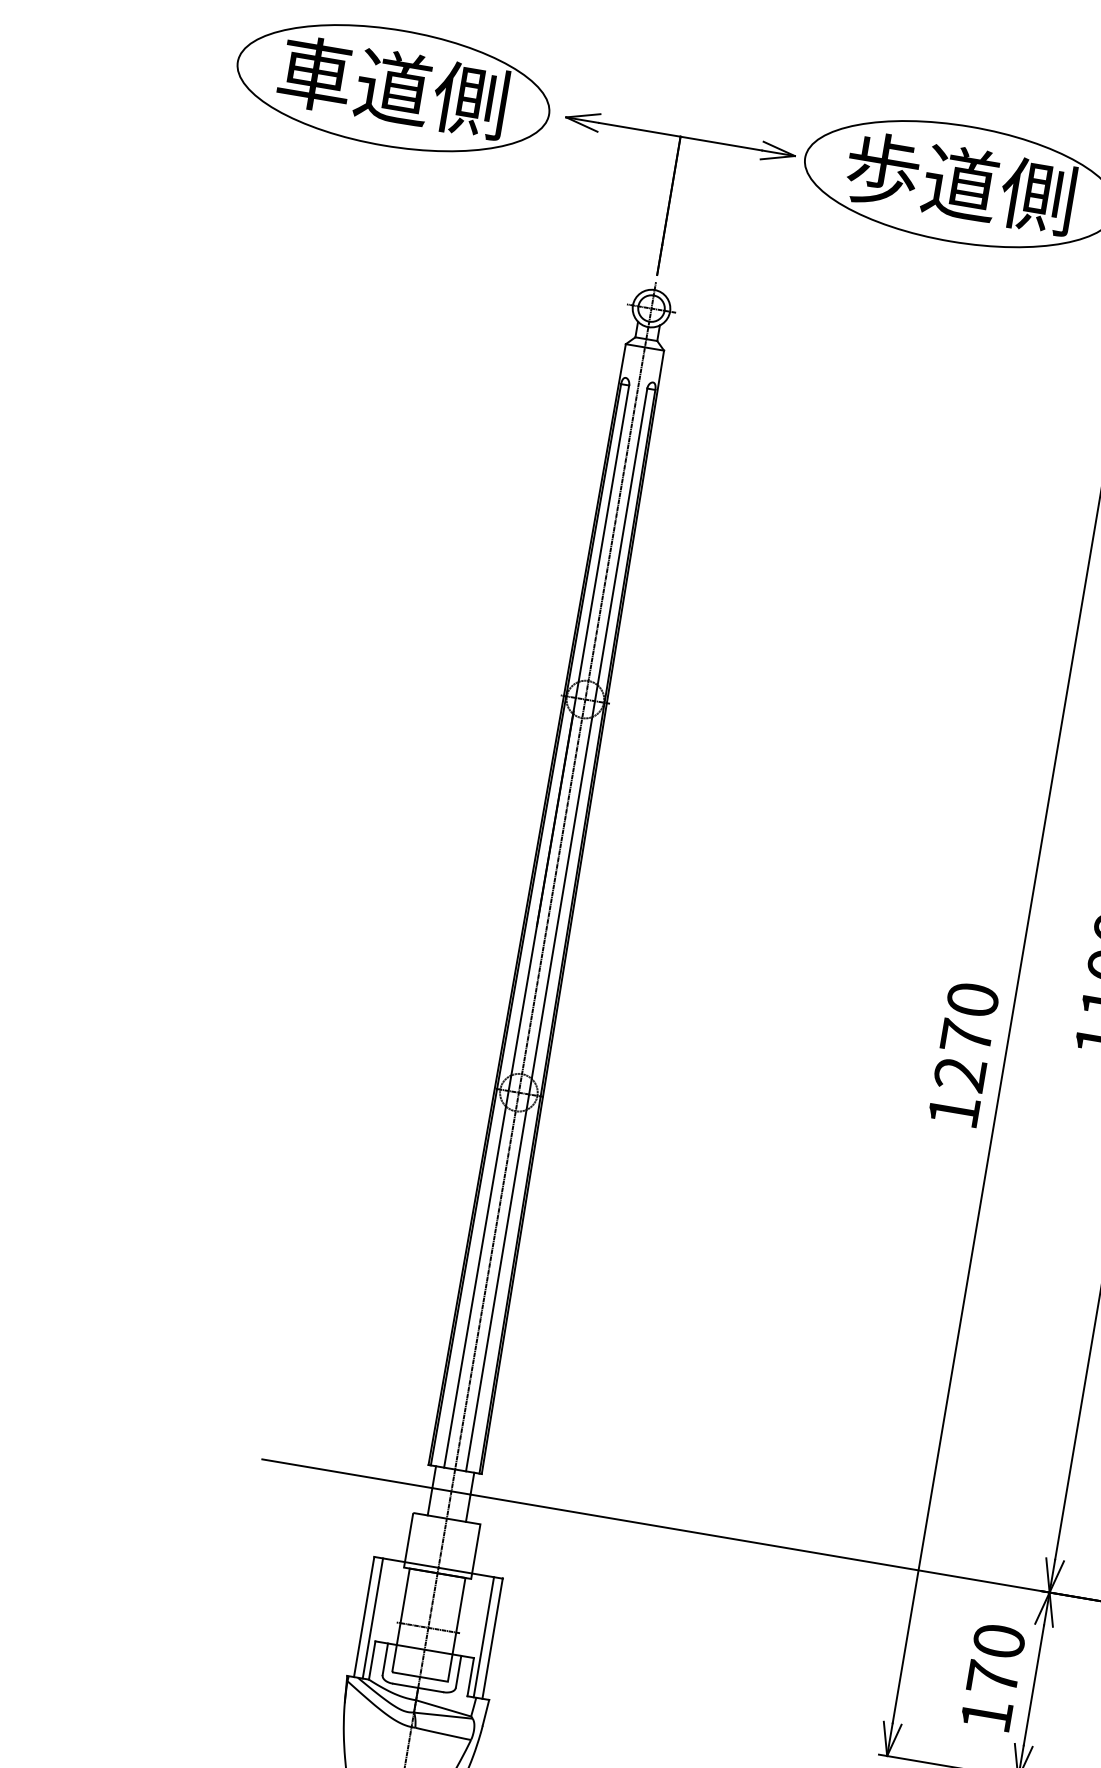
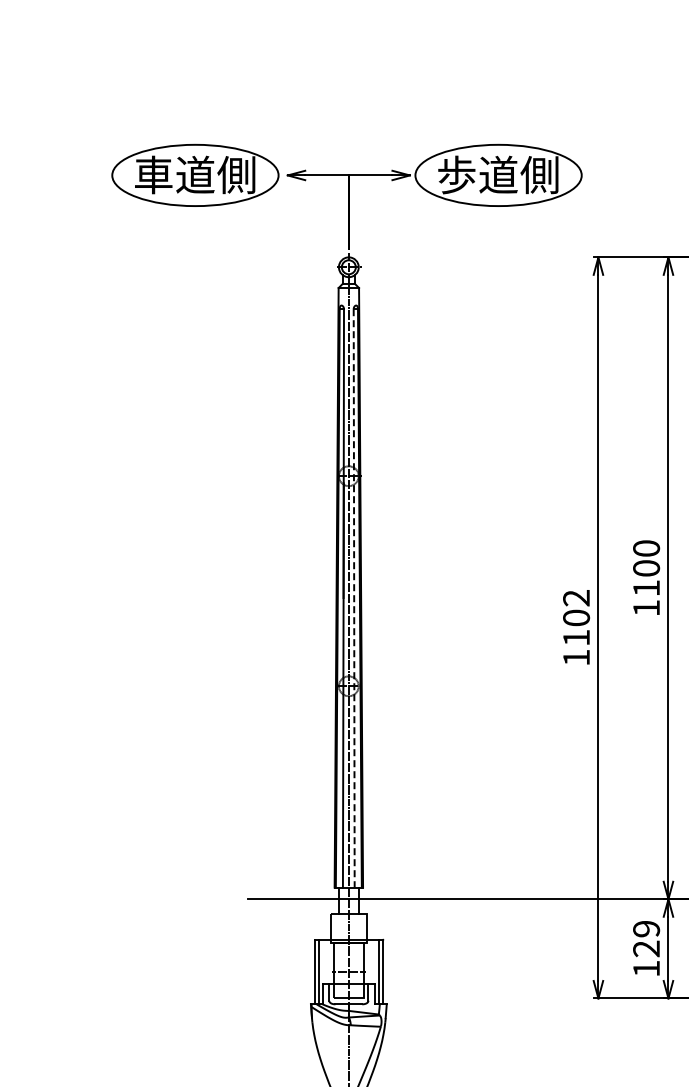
line: (557, 930) -> (354, 598), solid -> dashed
text: (966, 1037) -> (576, 618), 1270 -> 1102
text: (996, 1658) -> (646, 938), 170 -> 129

